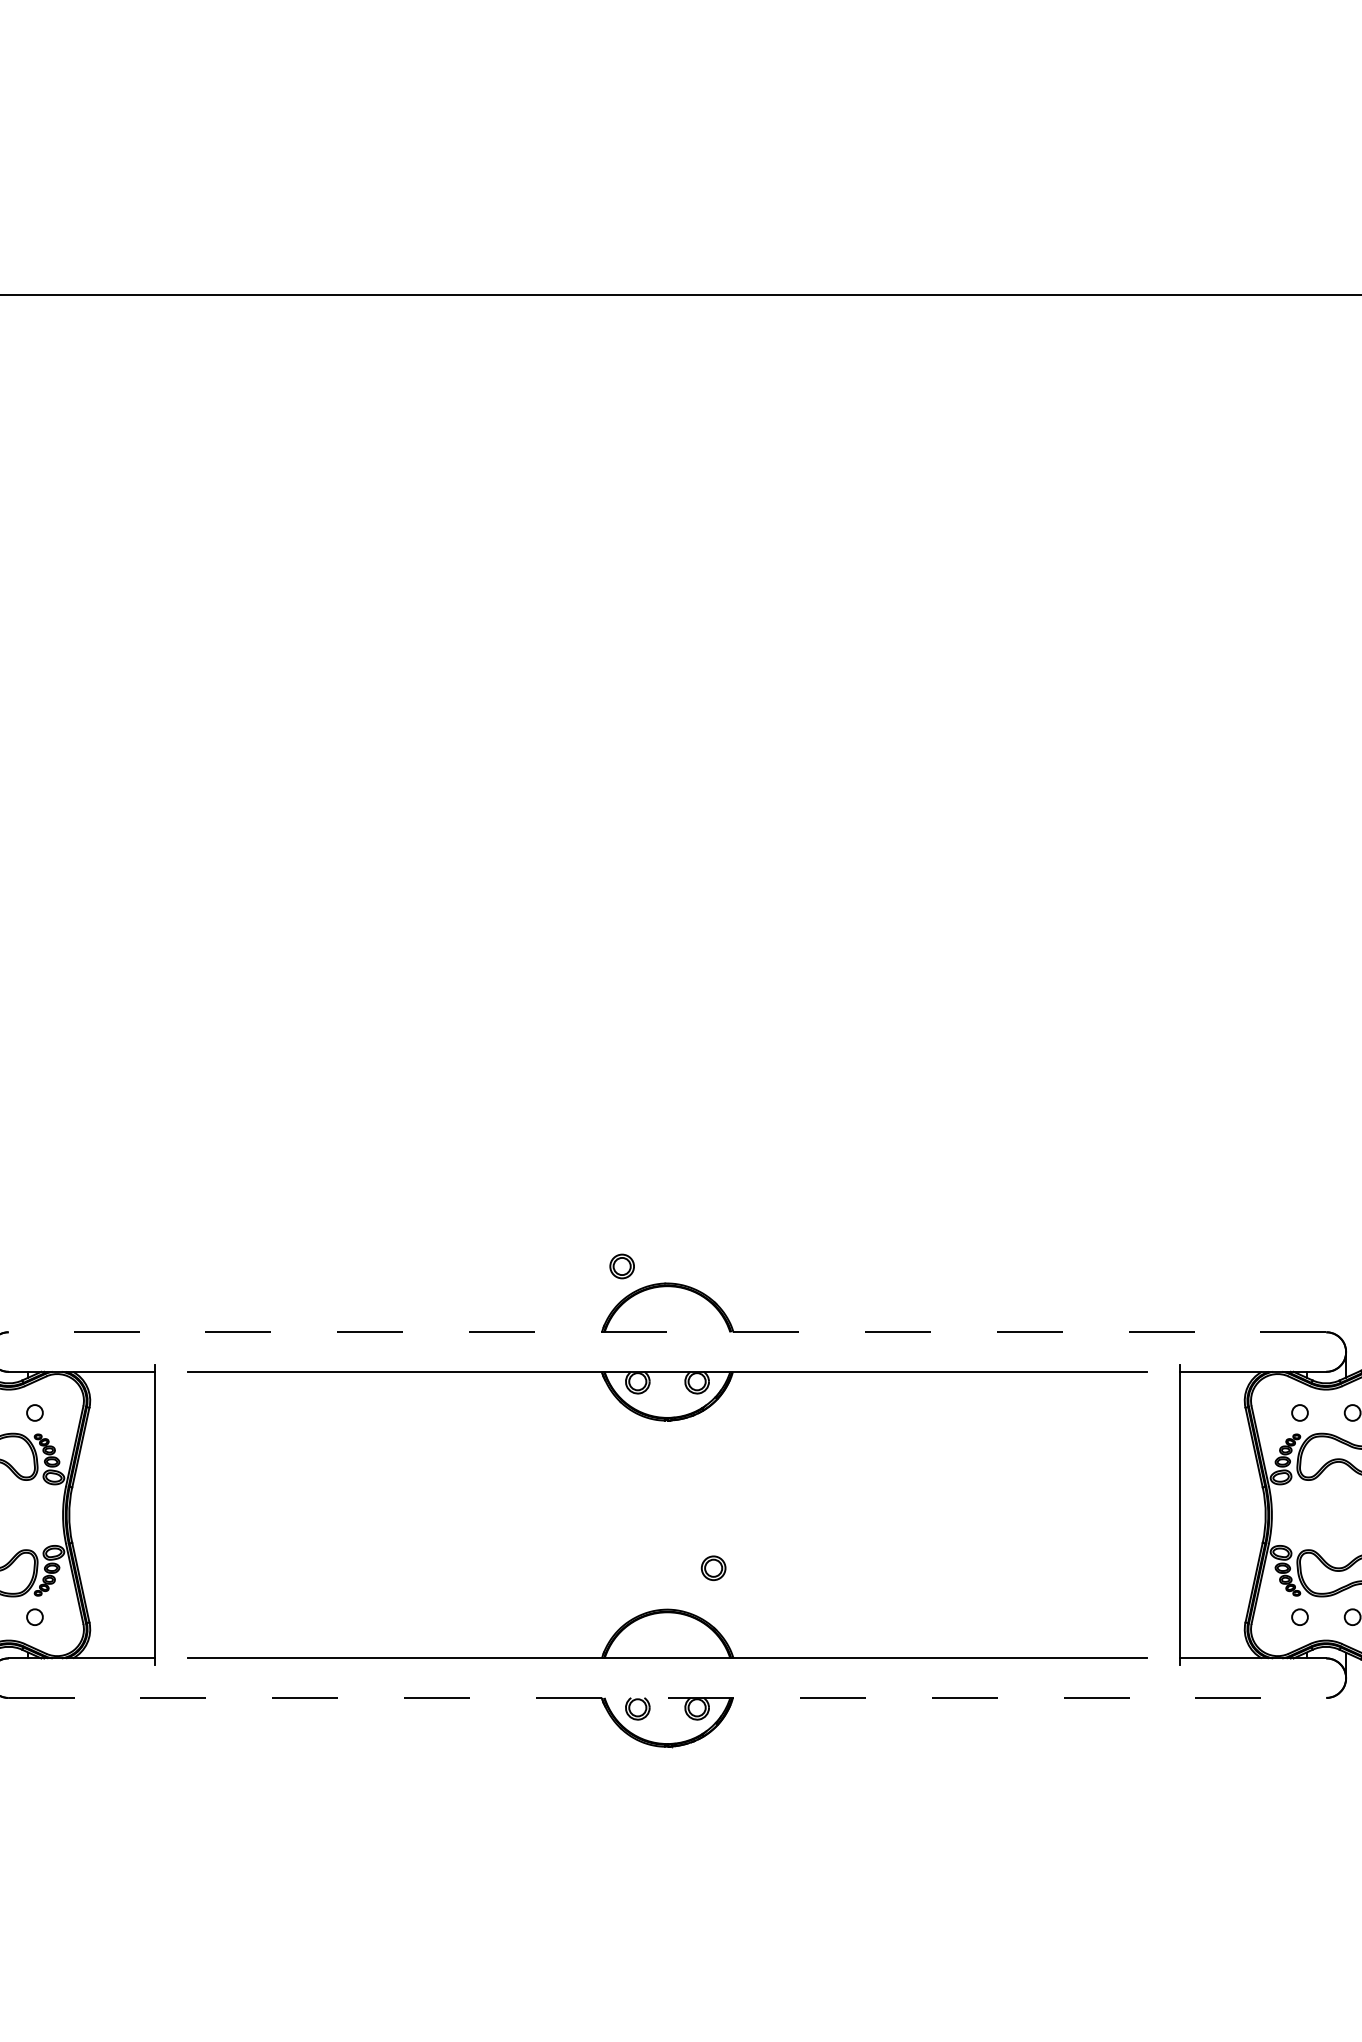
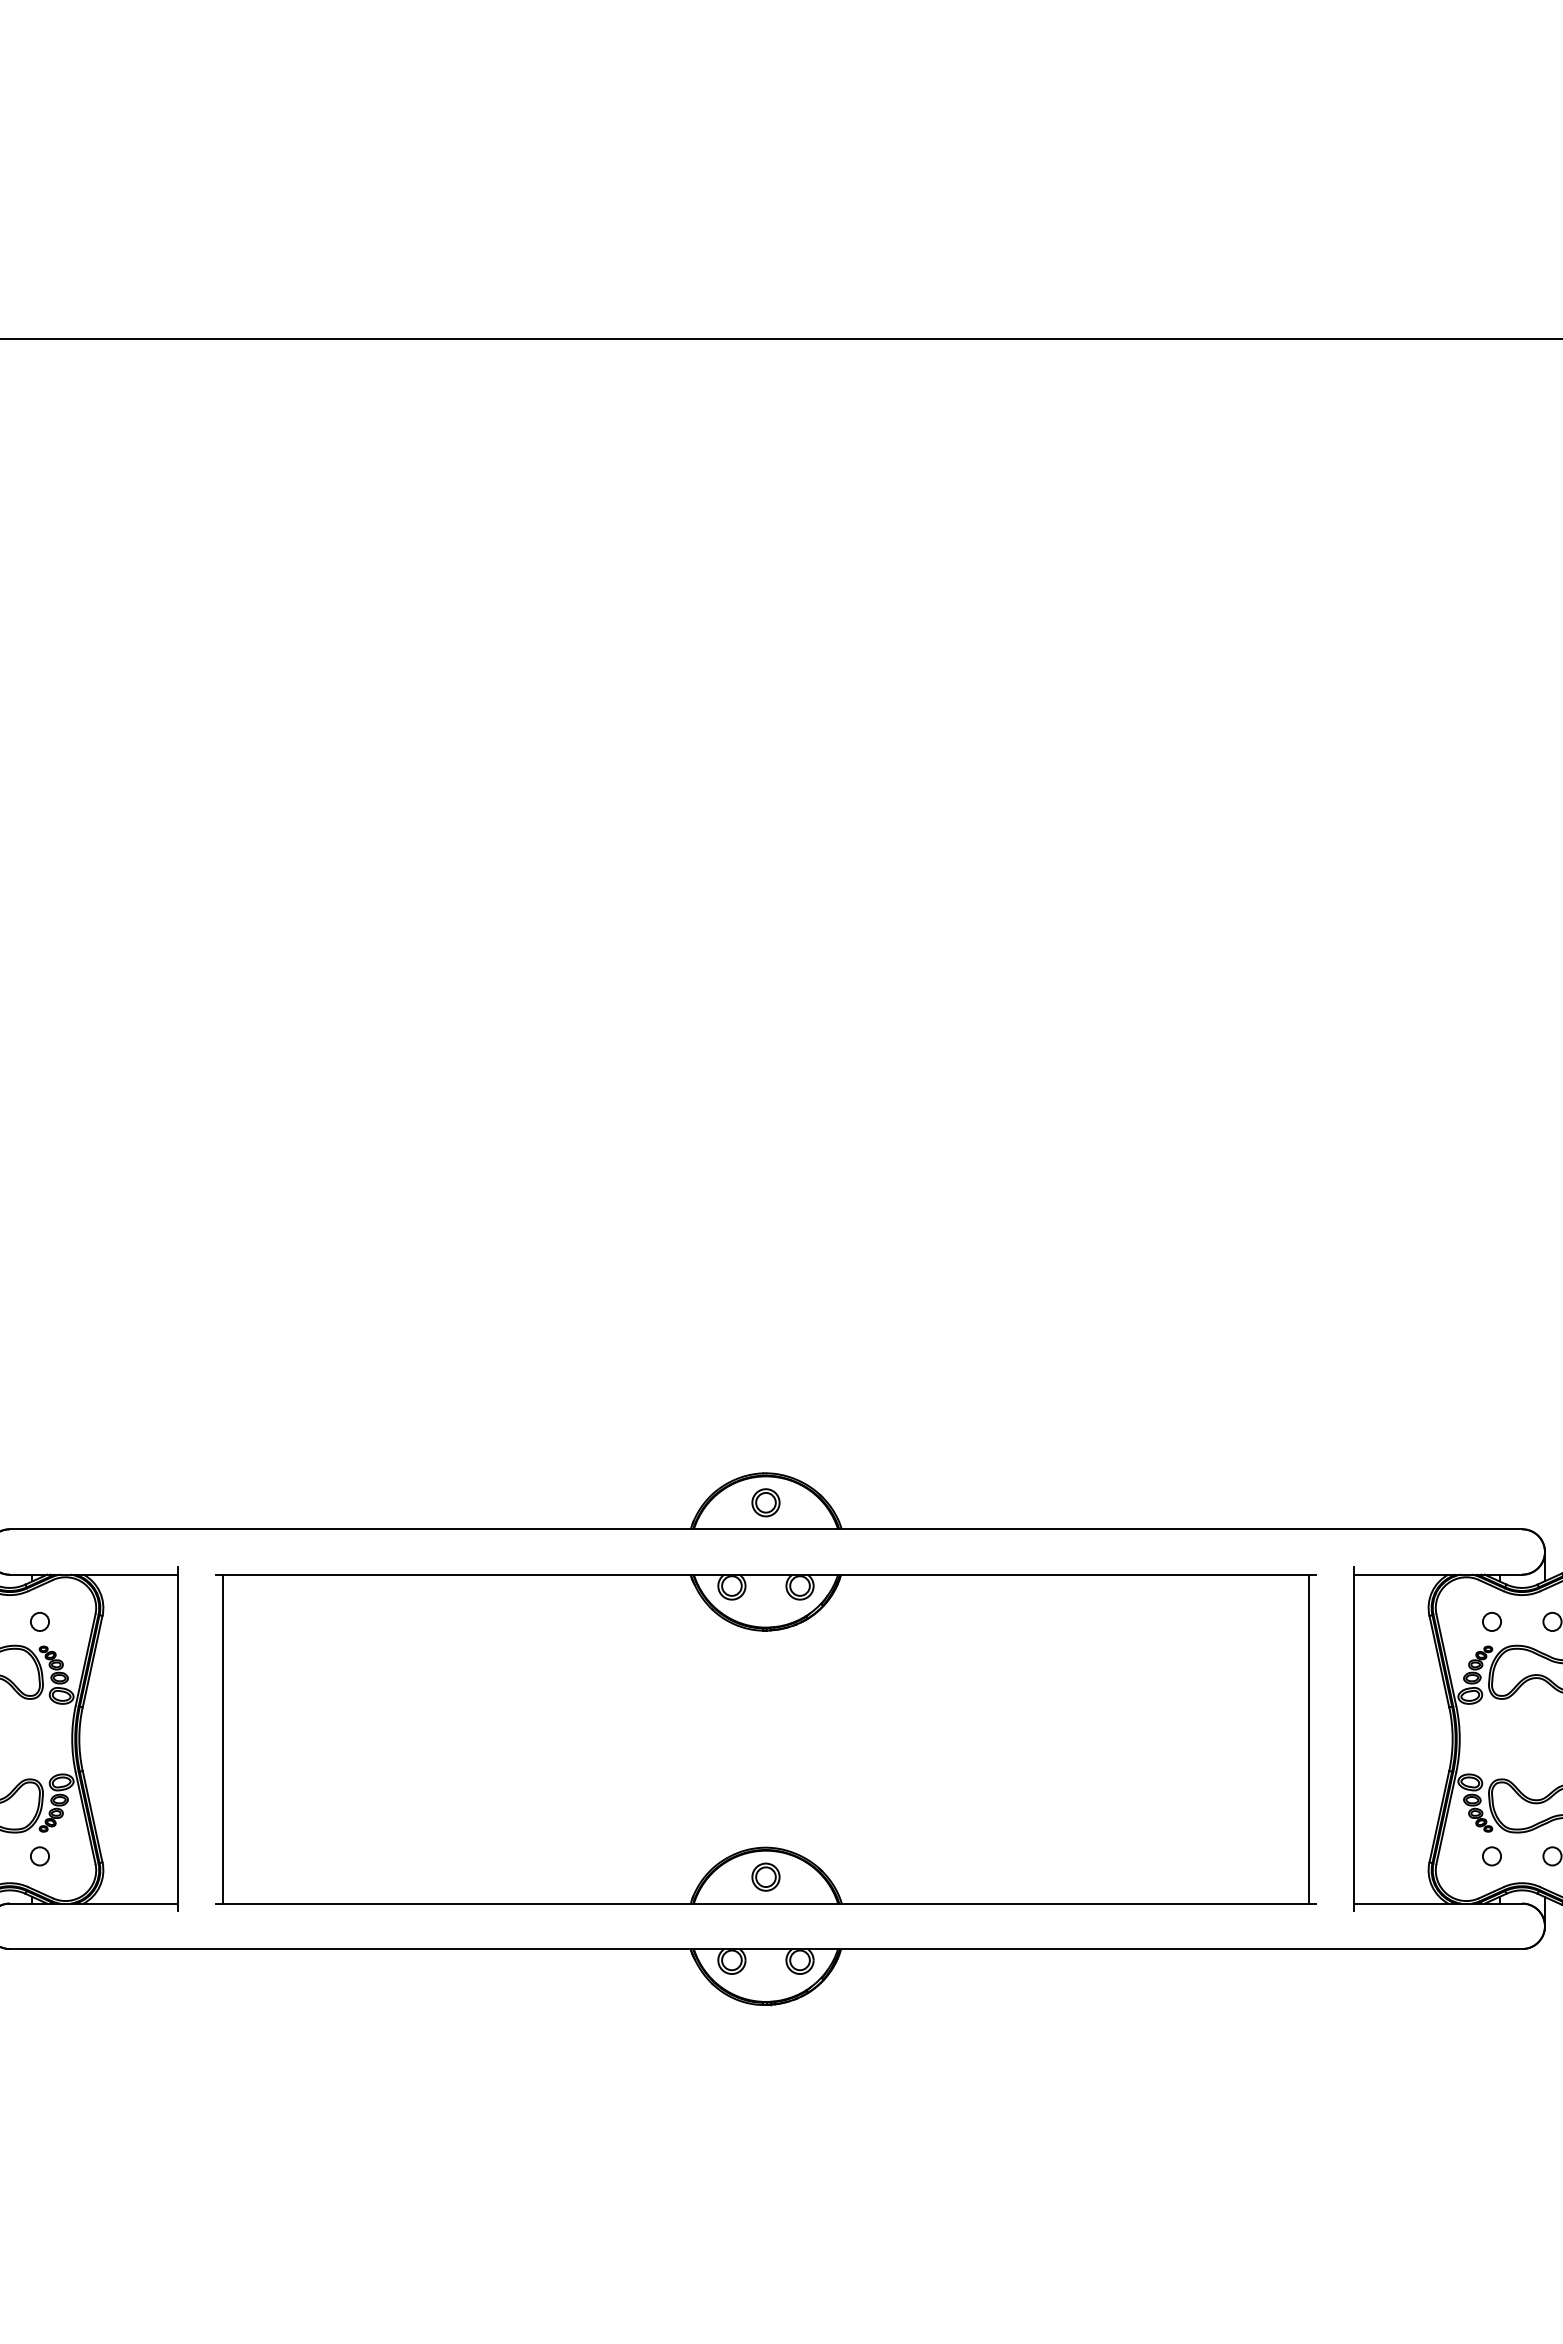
part: (621, 1266) -> (765, 1502), moved
line: (667, 1332) -> (765, 1529), dashed -> solid
line: (194, 1514) -> (223, 1738), added
line: (1140, 1514) -> (1308, 1738), added
part: (713, 1567) -> (765, 1876), moved
line: (667, 1698) -> (766, 1949), dashed -> solid

